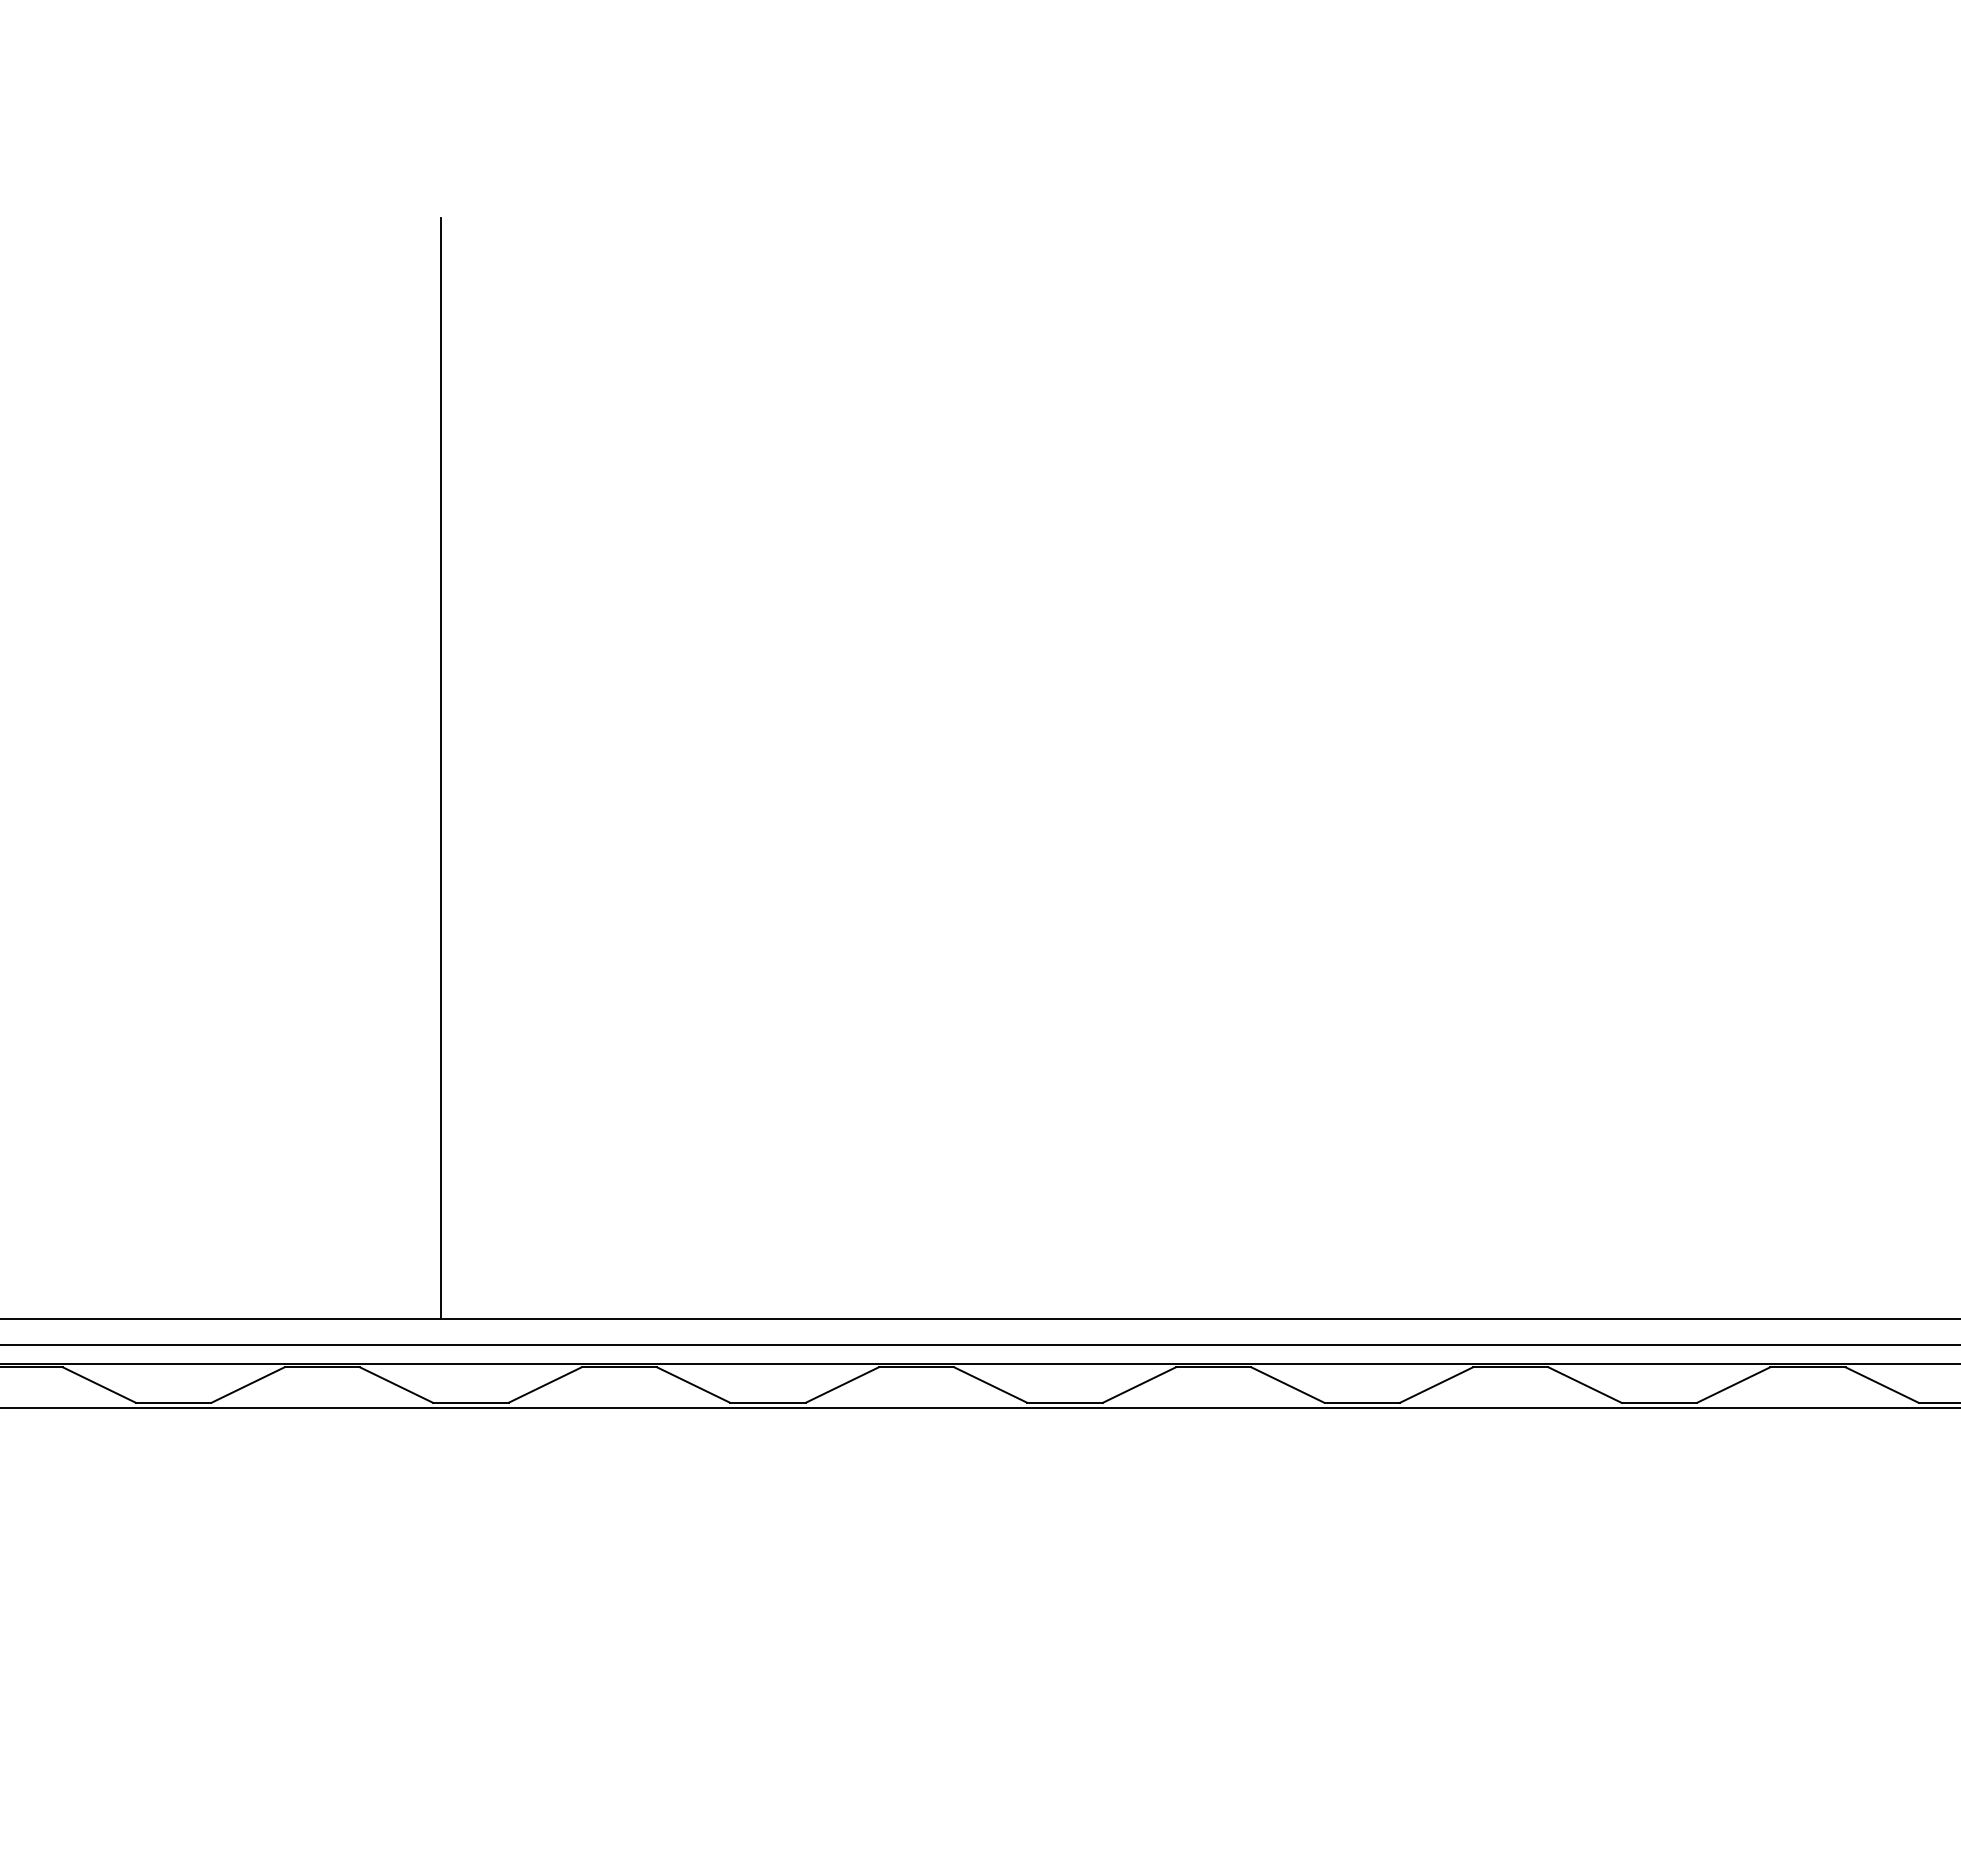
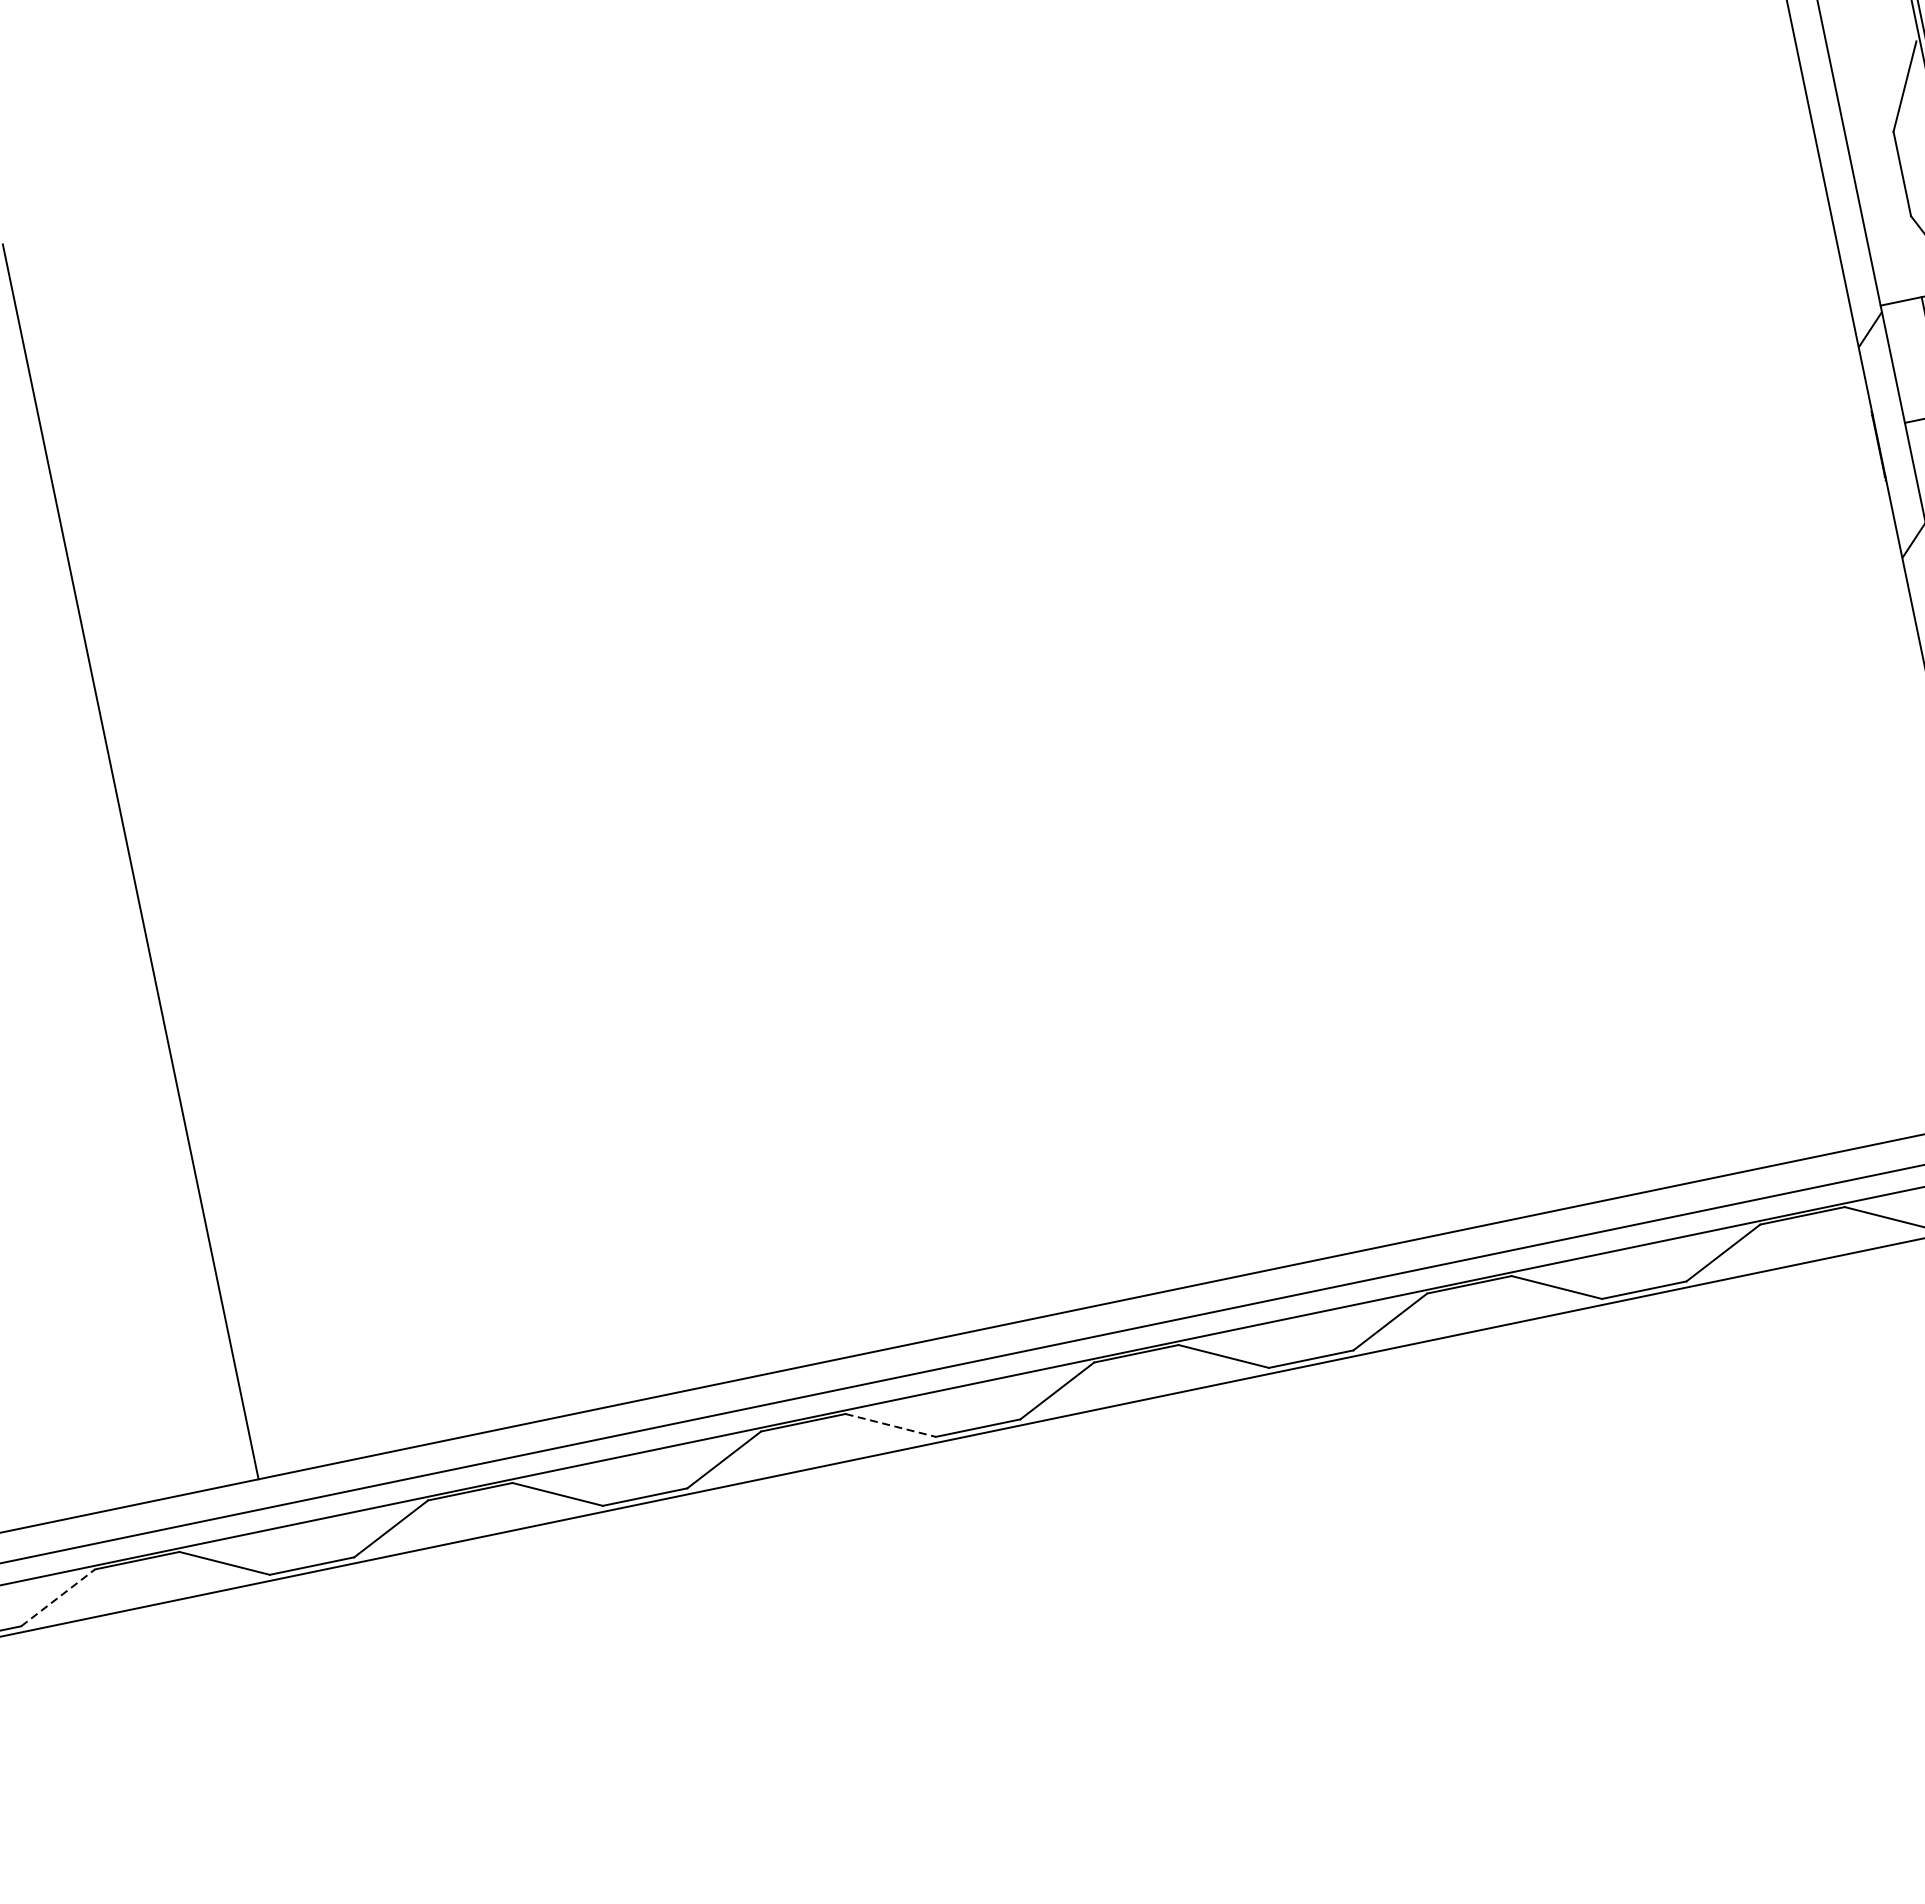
line: (248, 1385) -> (58, 1598), solid -> dashed
line: (990, 1385) -> (890, 1425), solid -> dashed

